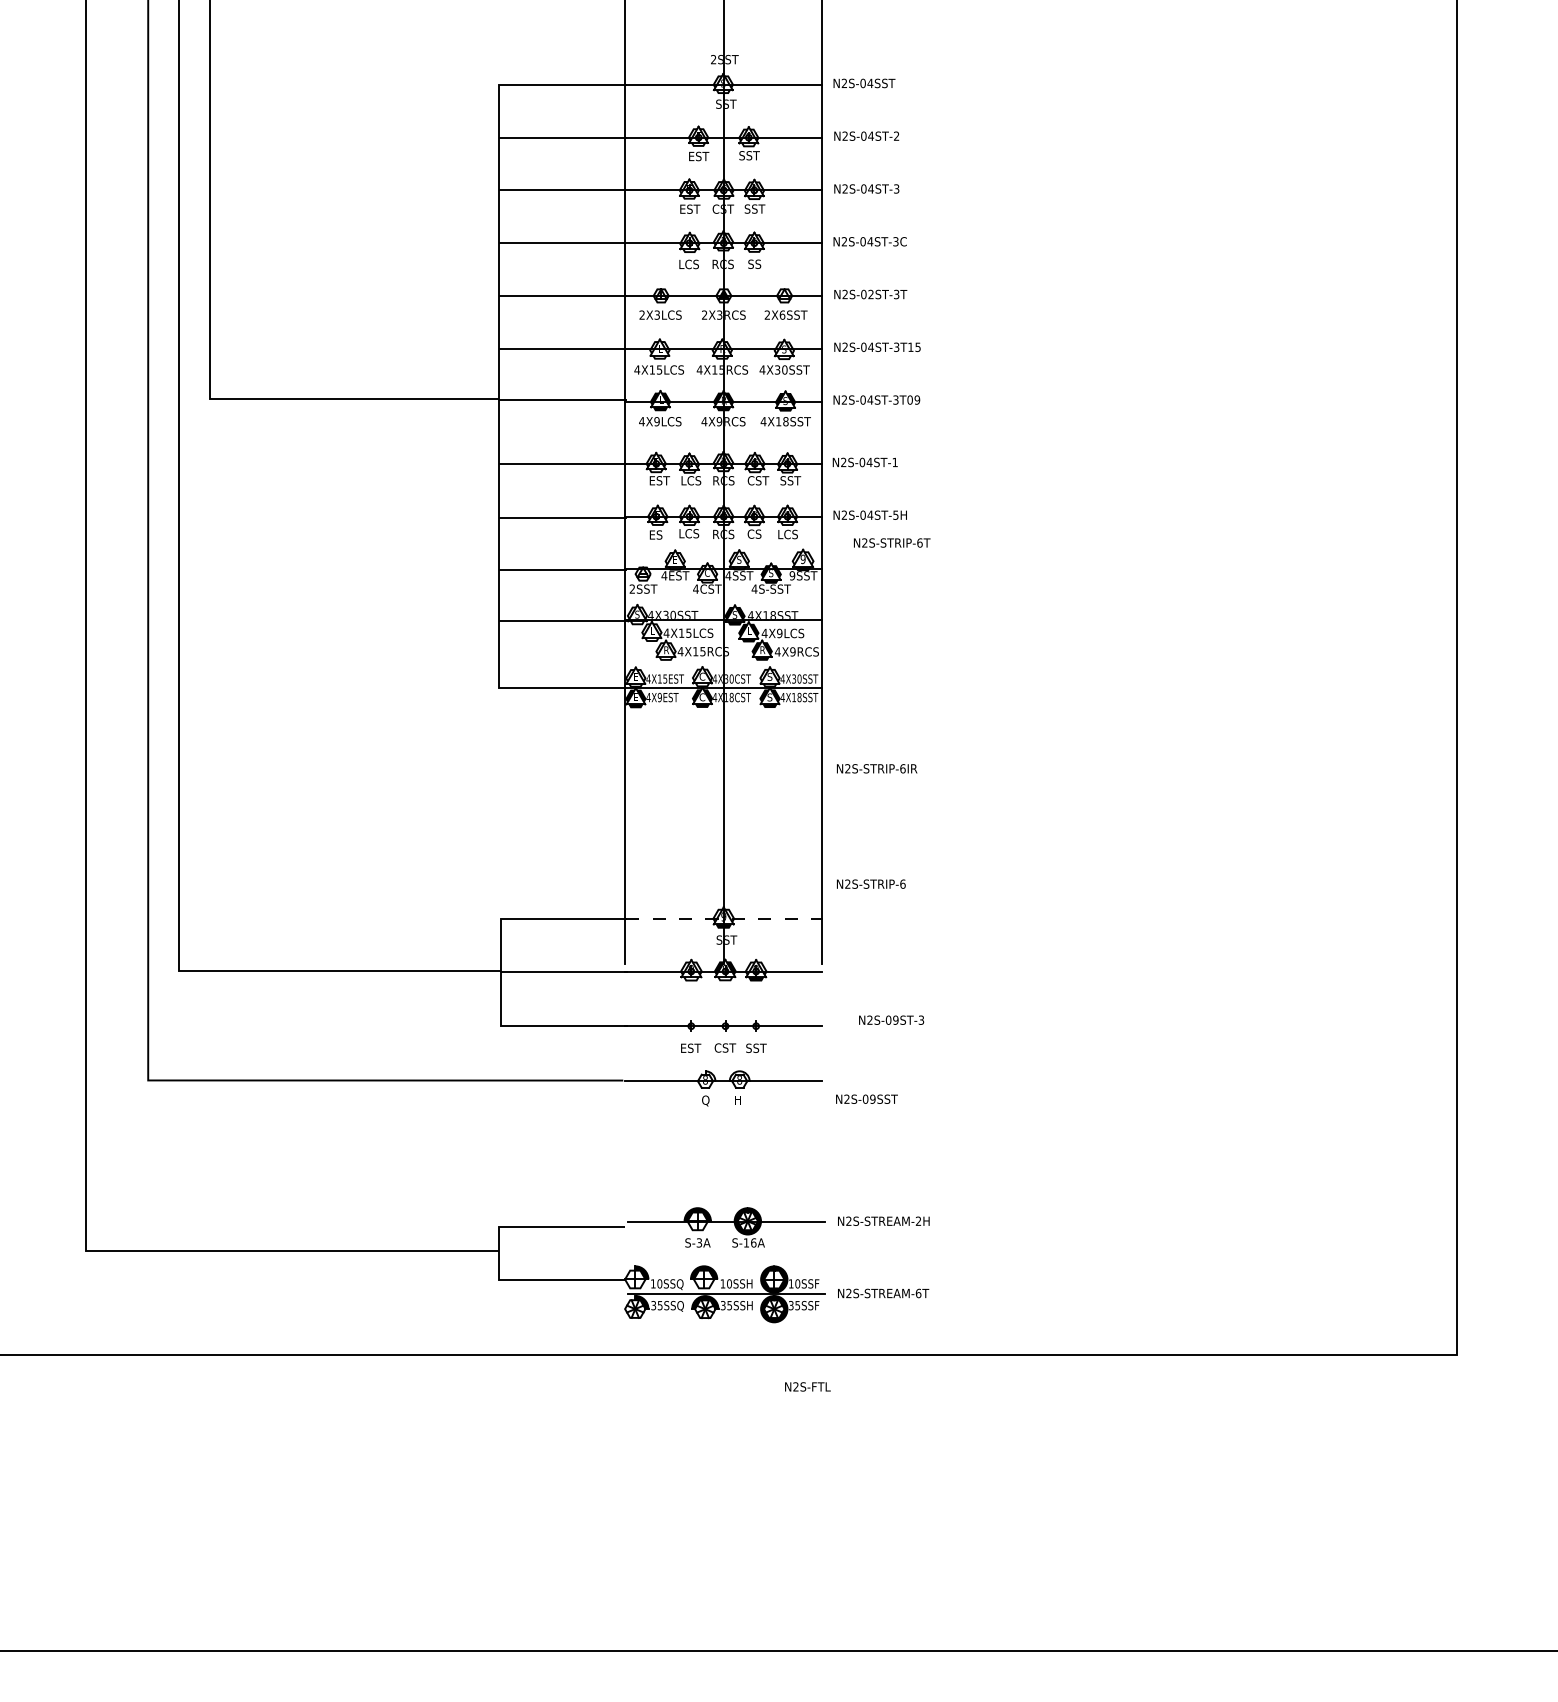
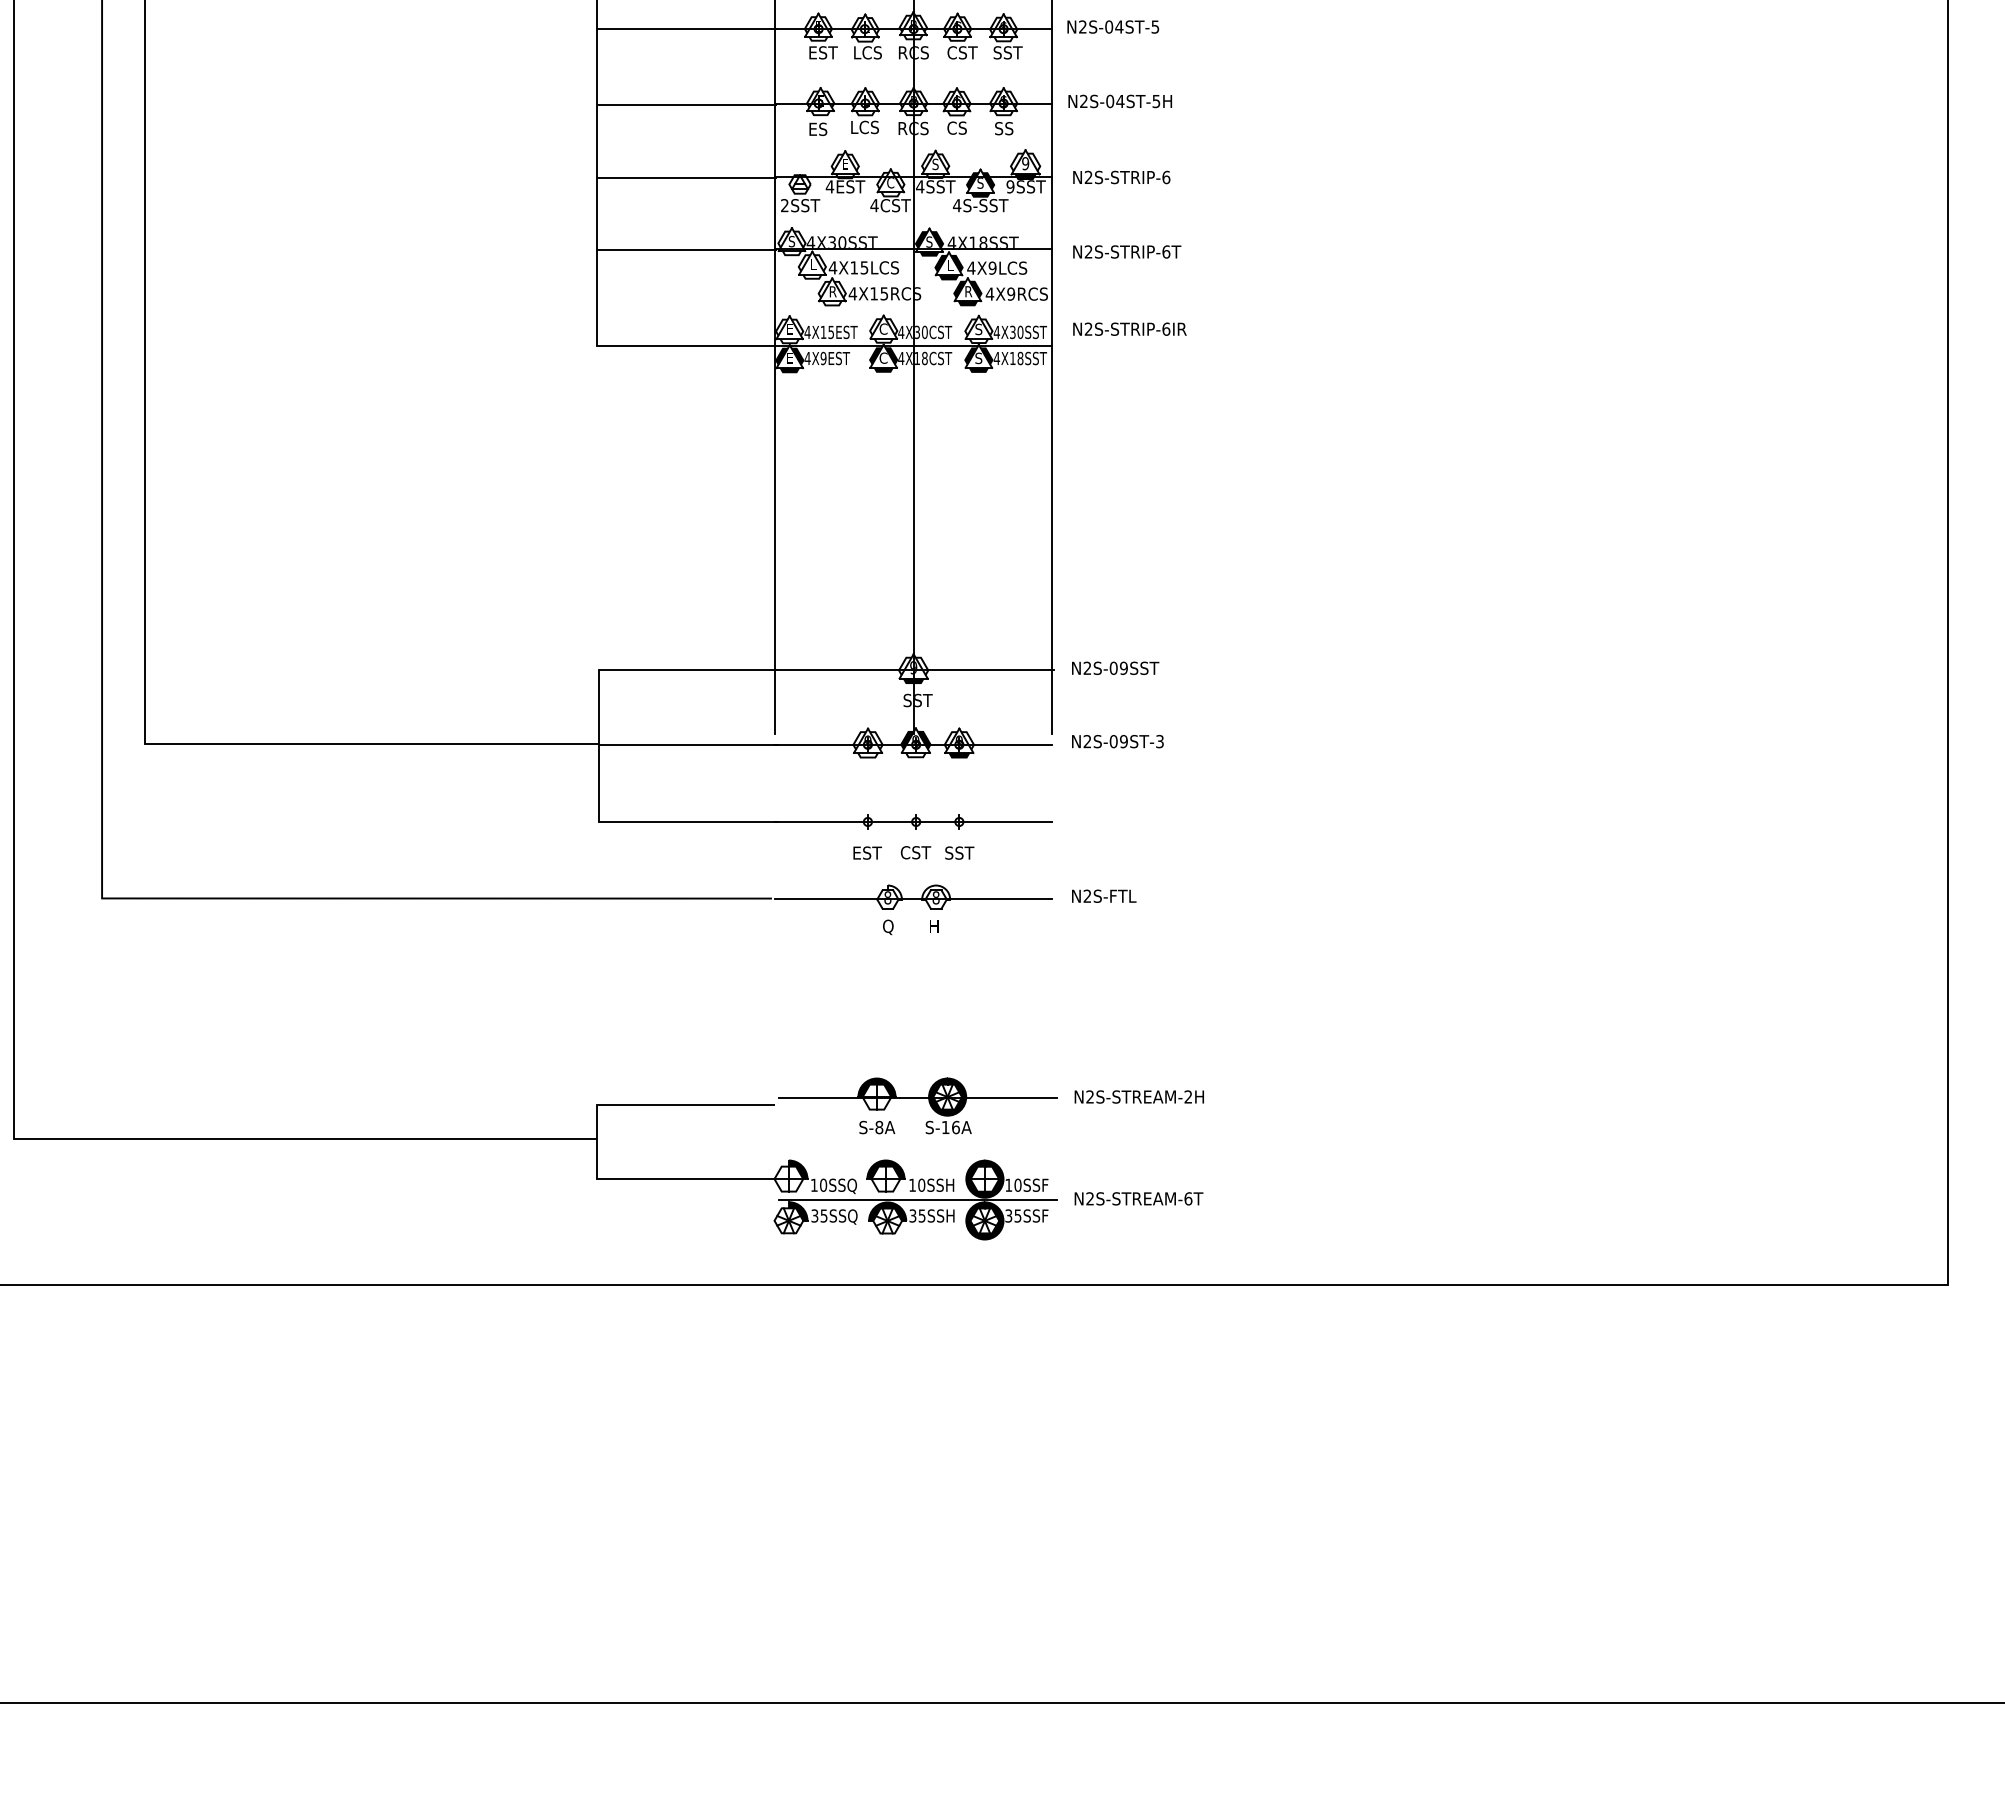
text: (894, 462) -> (1154, 27), N2S-04ST-1 -> N2S-04ST-5
text: (787, 534) -> (1003, 128), LCS -> SS
text: (892, 542) -> (1127, 251), moved
text: (877, 768) -> (1130, 328), moved
text: (871, 883) -> (1121, 176), moved
line: (725, 918) -> (916, 670), dashed -> solid
text: (891, 1019) -> (1117, 740), moved
text: (866, 1098) -> (1114, 667), moved
text: (699, 1242) -> (879, 1126), S-3A -> S-8A
text: (807, 1386) -> (1103, 895), moved

